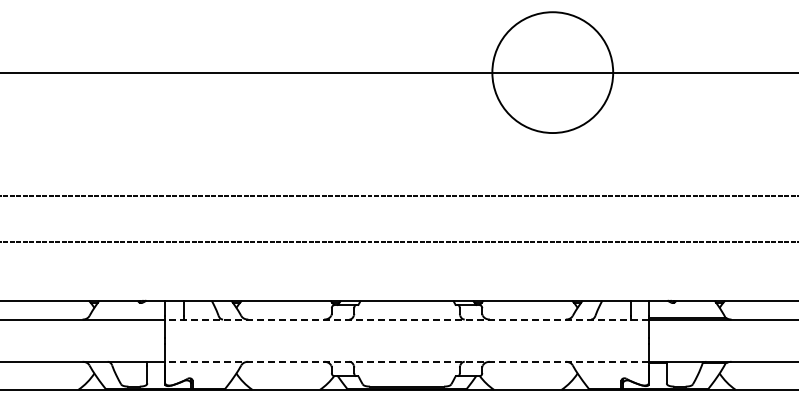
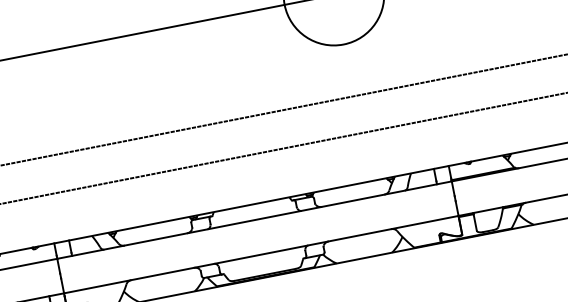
line: (407, 319) -> (254, 220), dashed -> solid
line: (407, 361) -> (261, 254), dashed -> solid

